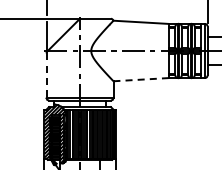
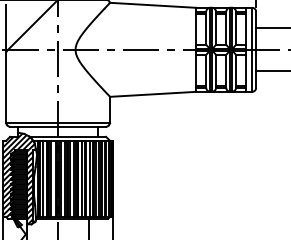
line: (46, 75) -> (6, 87), dashed -> solid
line: (141, 79) -> (153, 94), dashed -> solid

